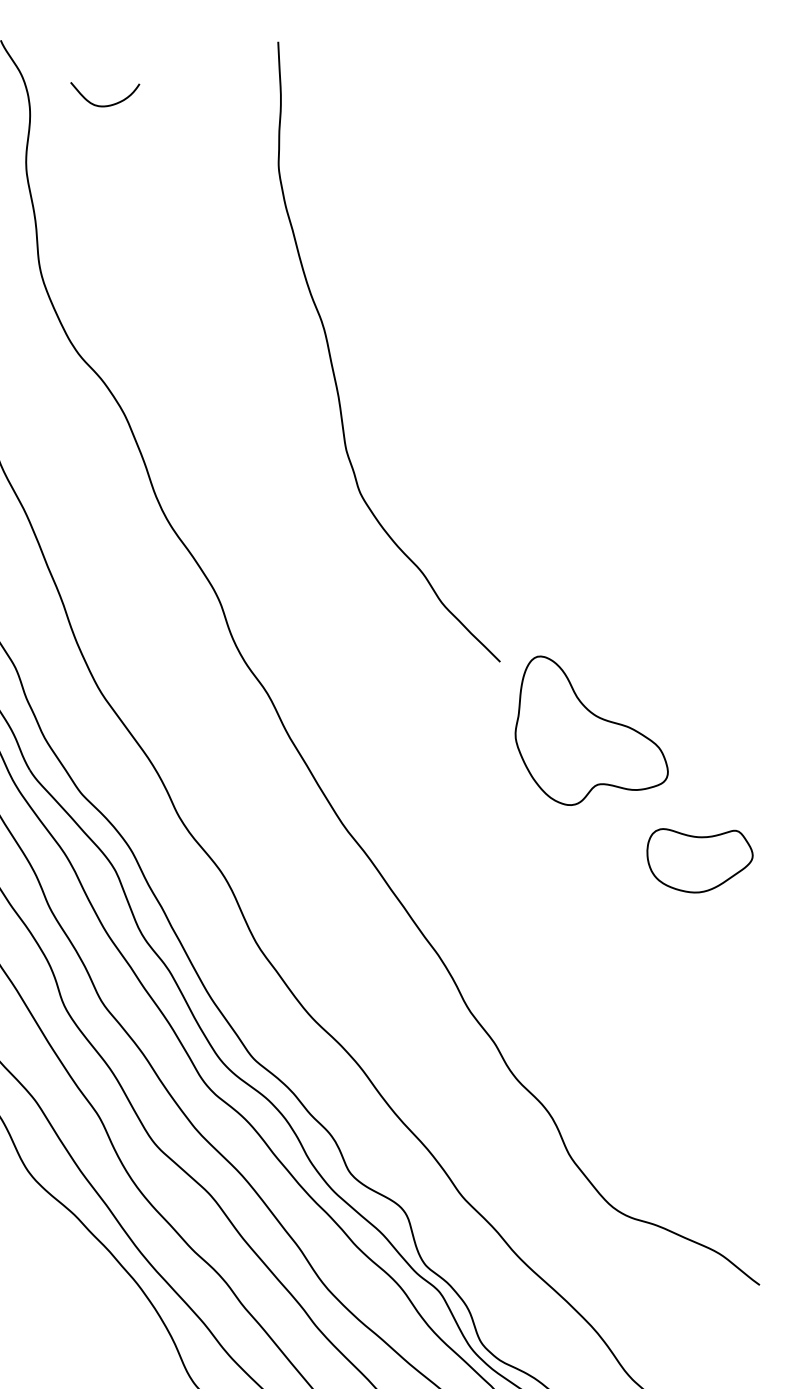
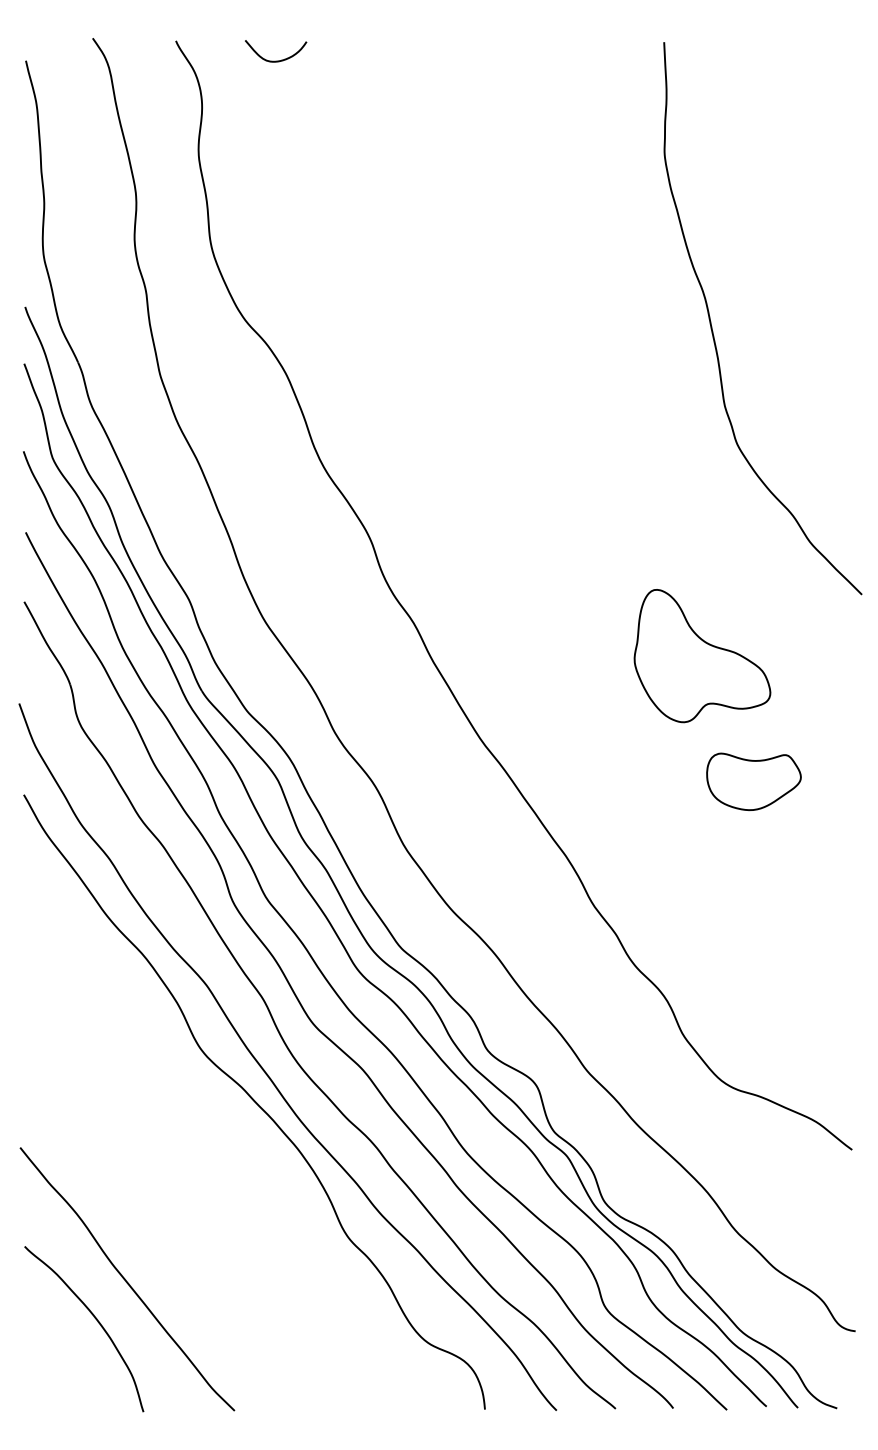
curve: (105, 105) -> (276, 60), moved
curve: (332, 360) -> (712, 326), moved
part: (699, 860) -> (753, 781), moved

